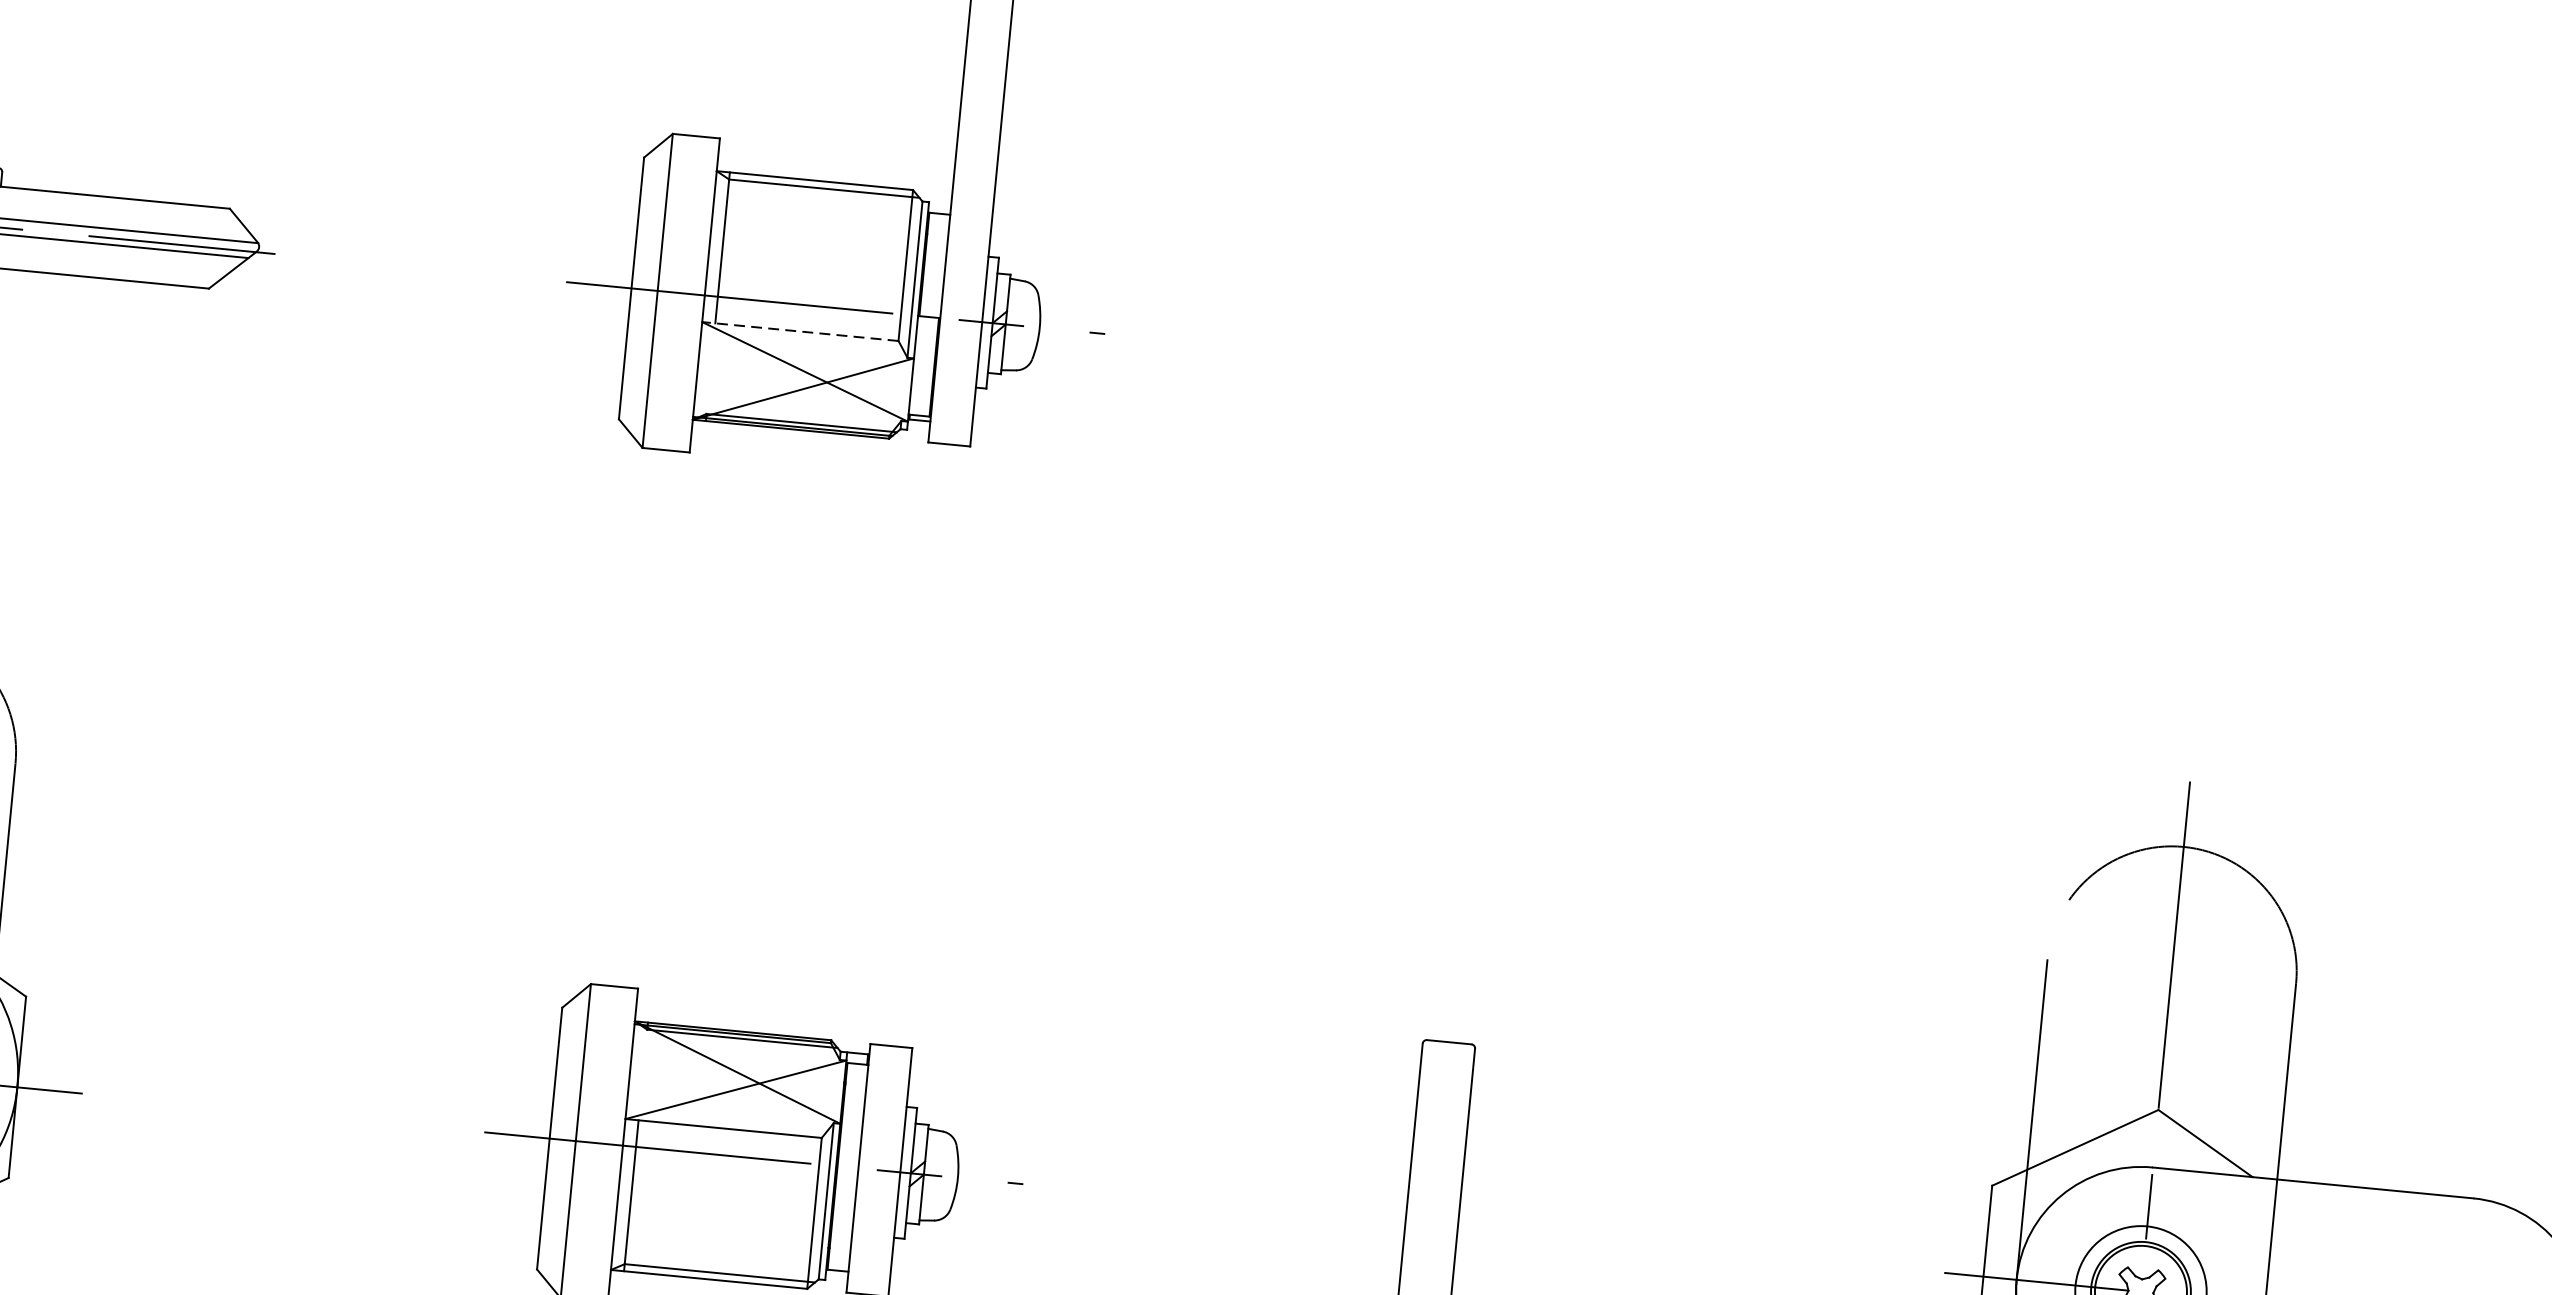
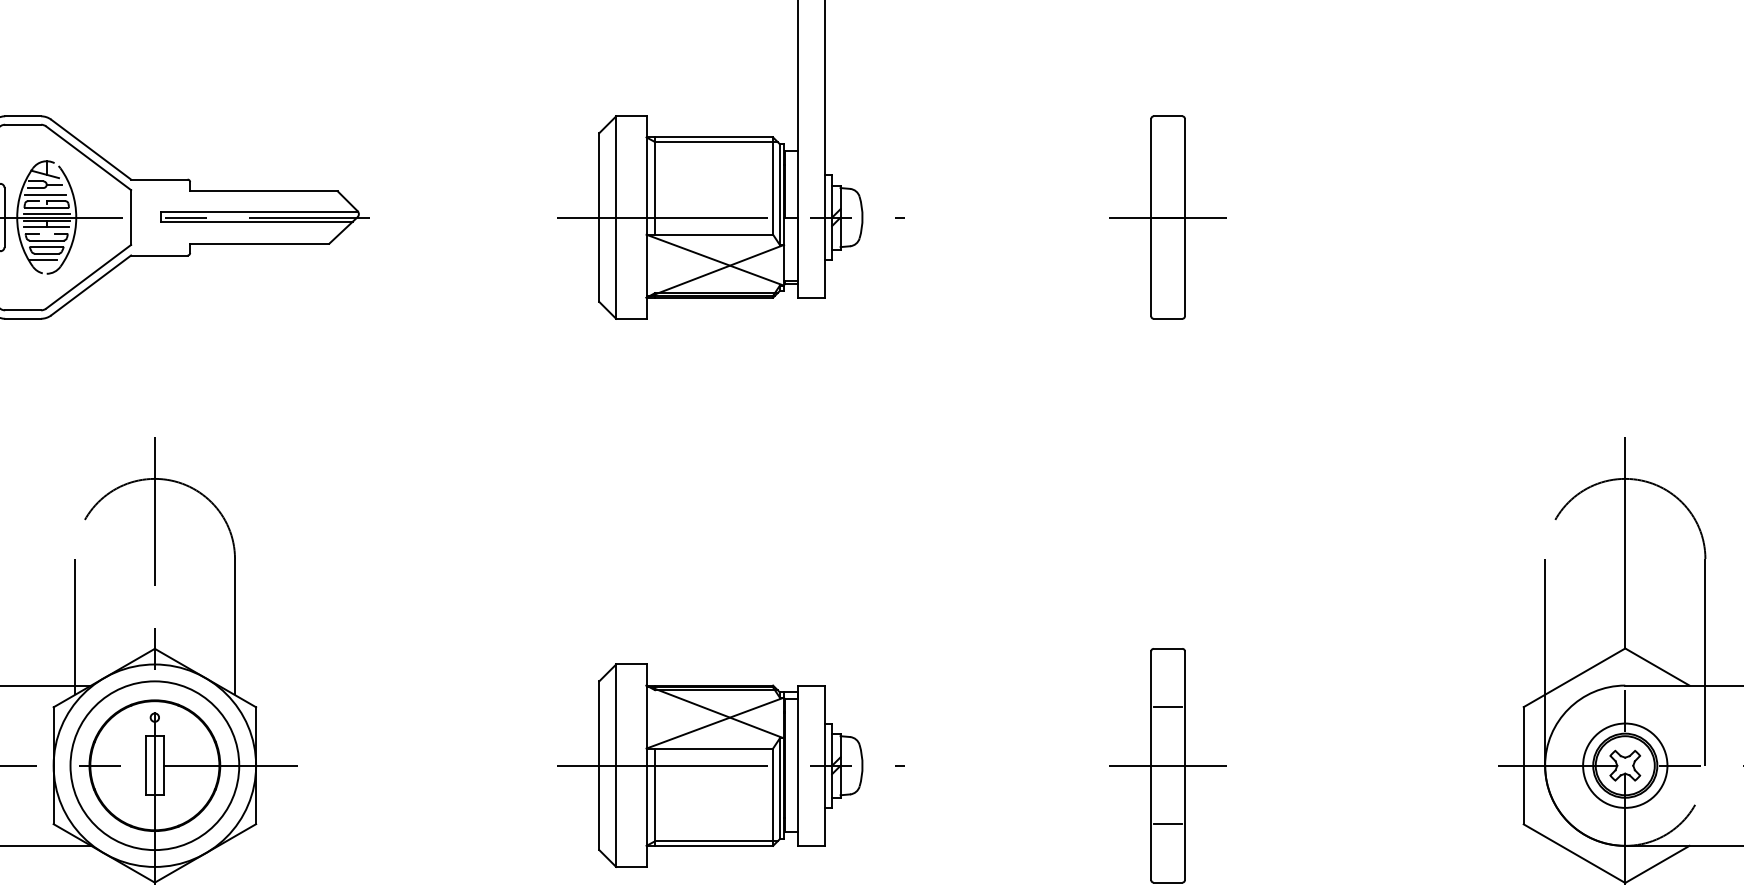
line: (799, 331) -> (709, 234), dashed -> solid
part: (1512, 373) -> (1167, 217), added
line: (1439, 1133) -> (1167, 707), added
line: (1432, 1223) -> (1168, 765), added

